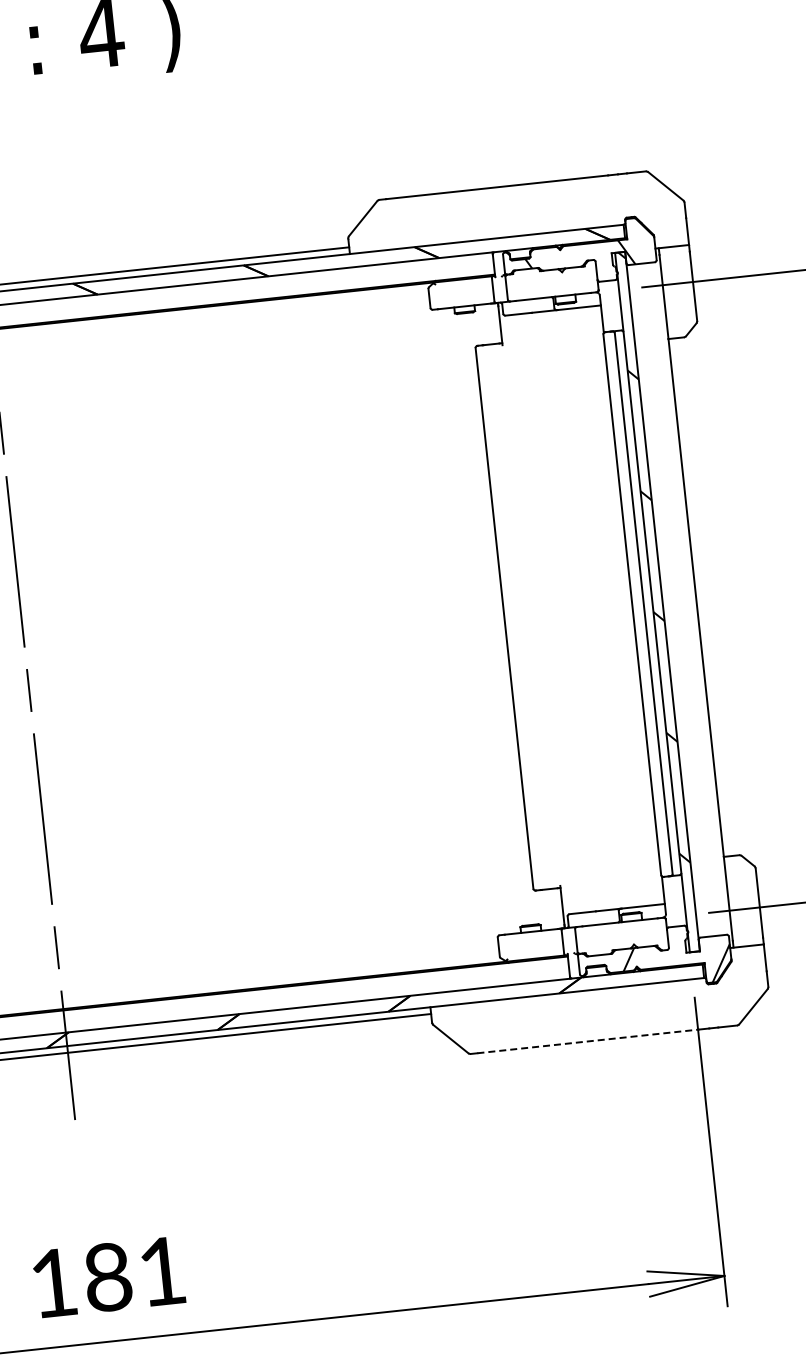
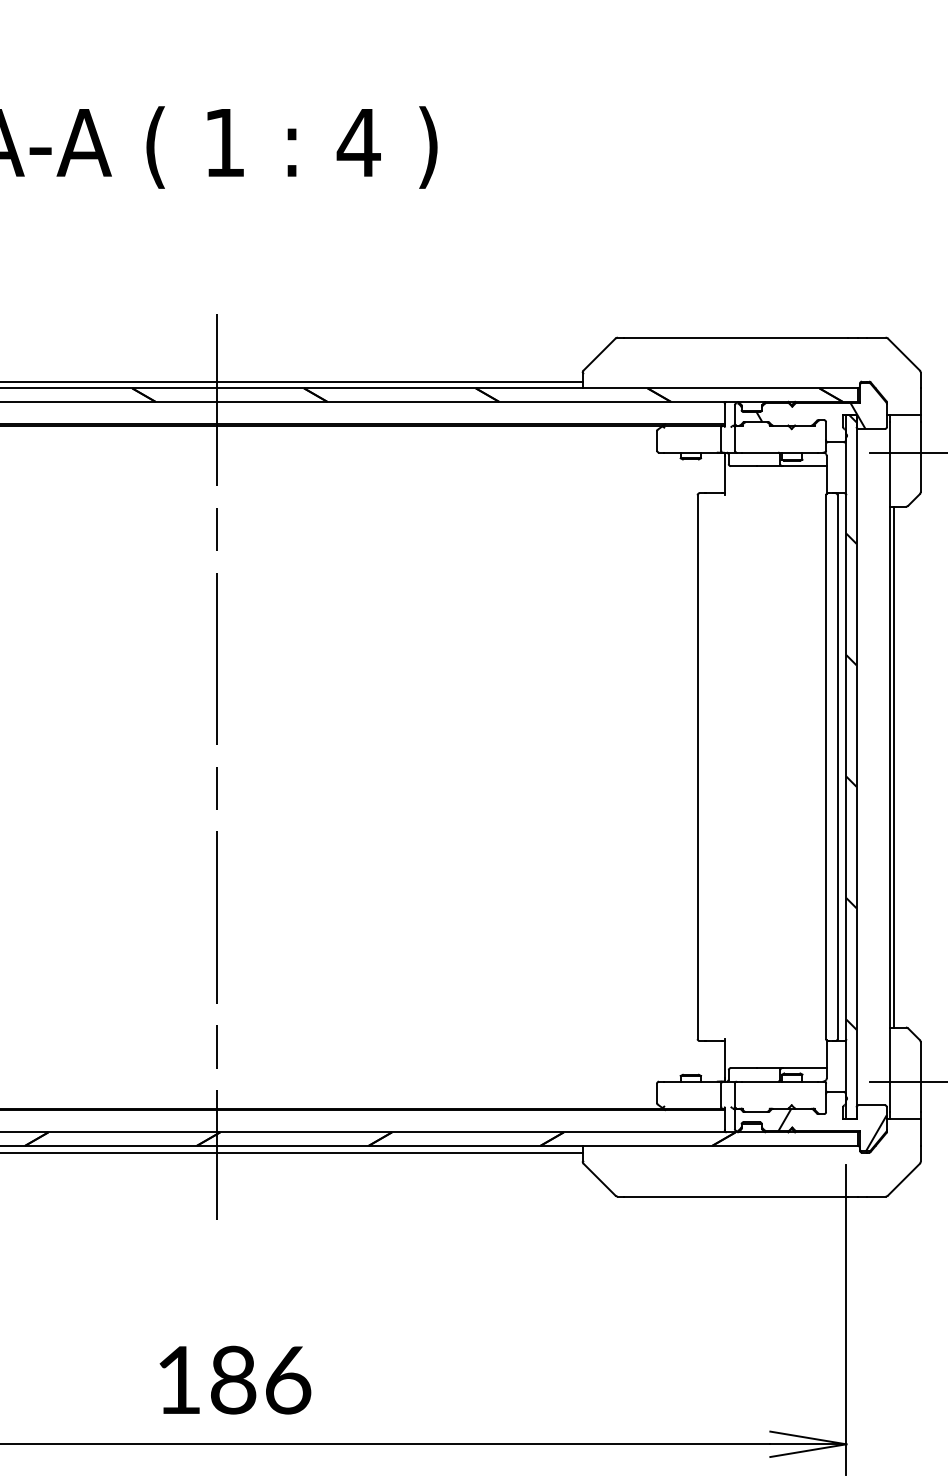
line: (699, 596) -> (893, 766), added
line: (588, 1041) -> (736, 1196), dashed -> solid
text: (162, 1271) -> (288, 1380), 181 -> 186

